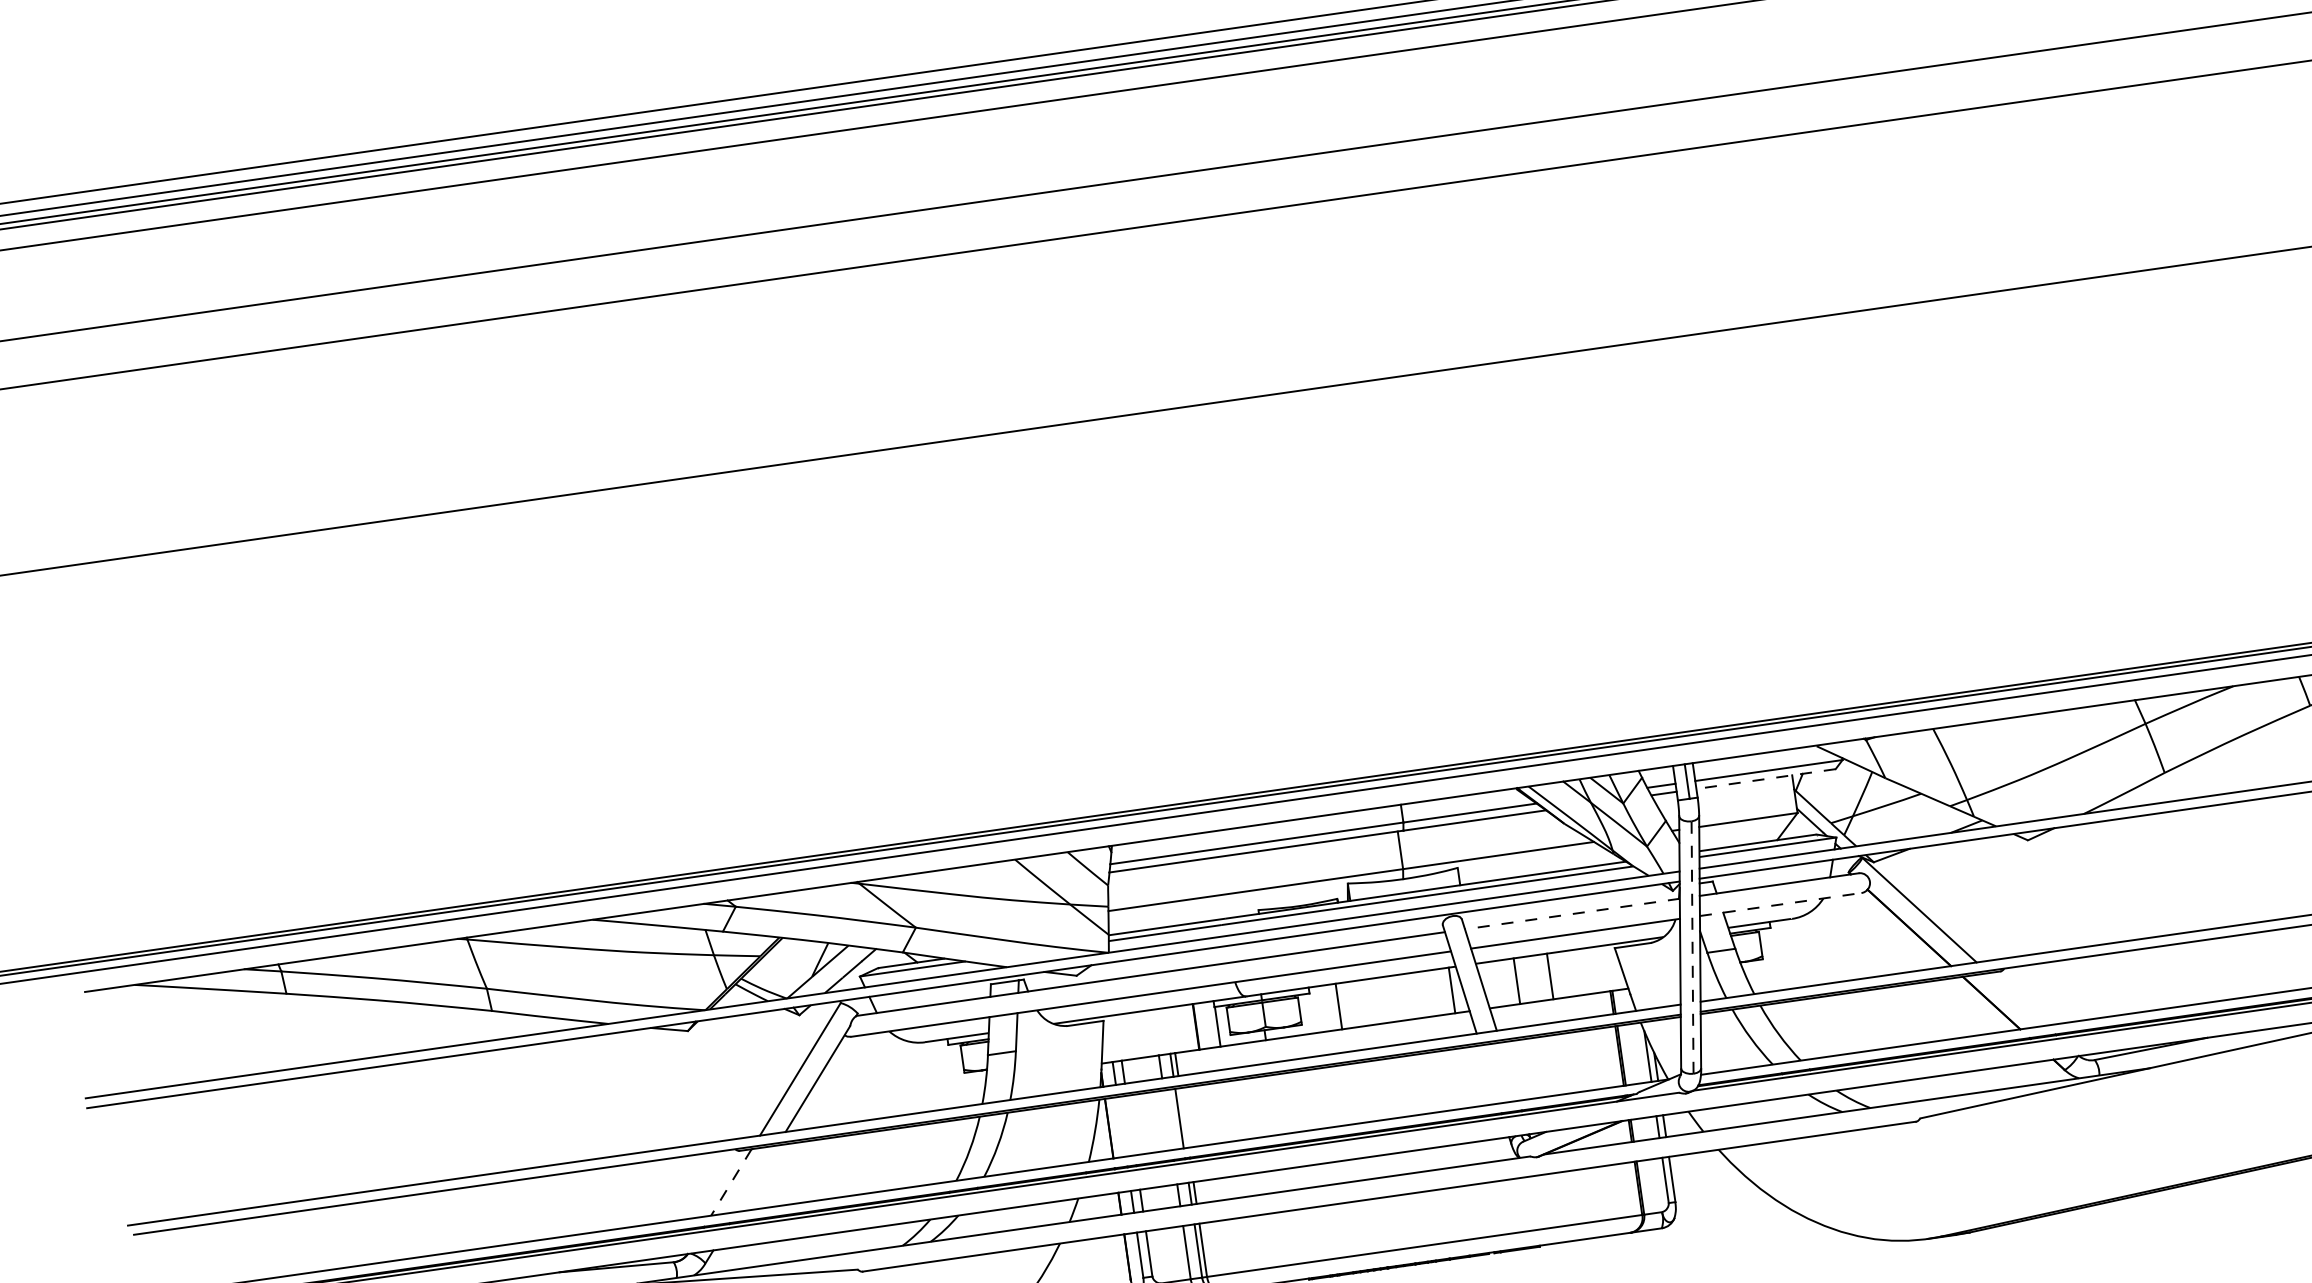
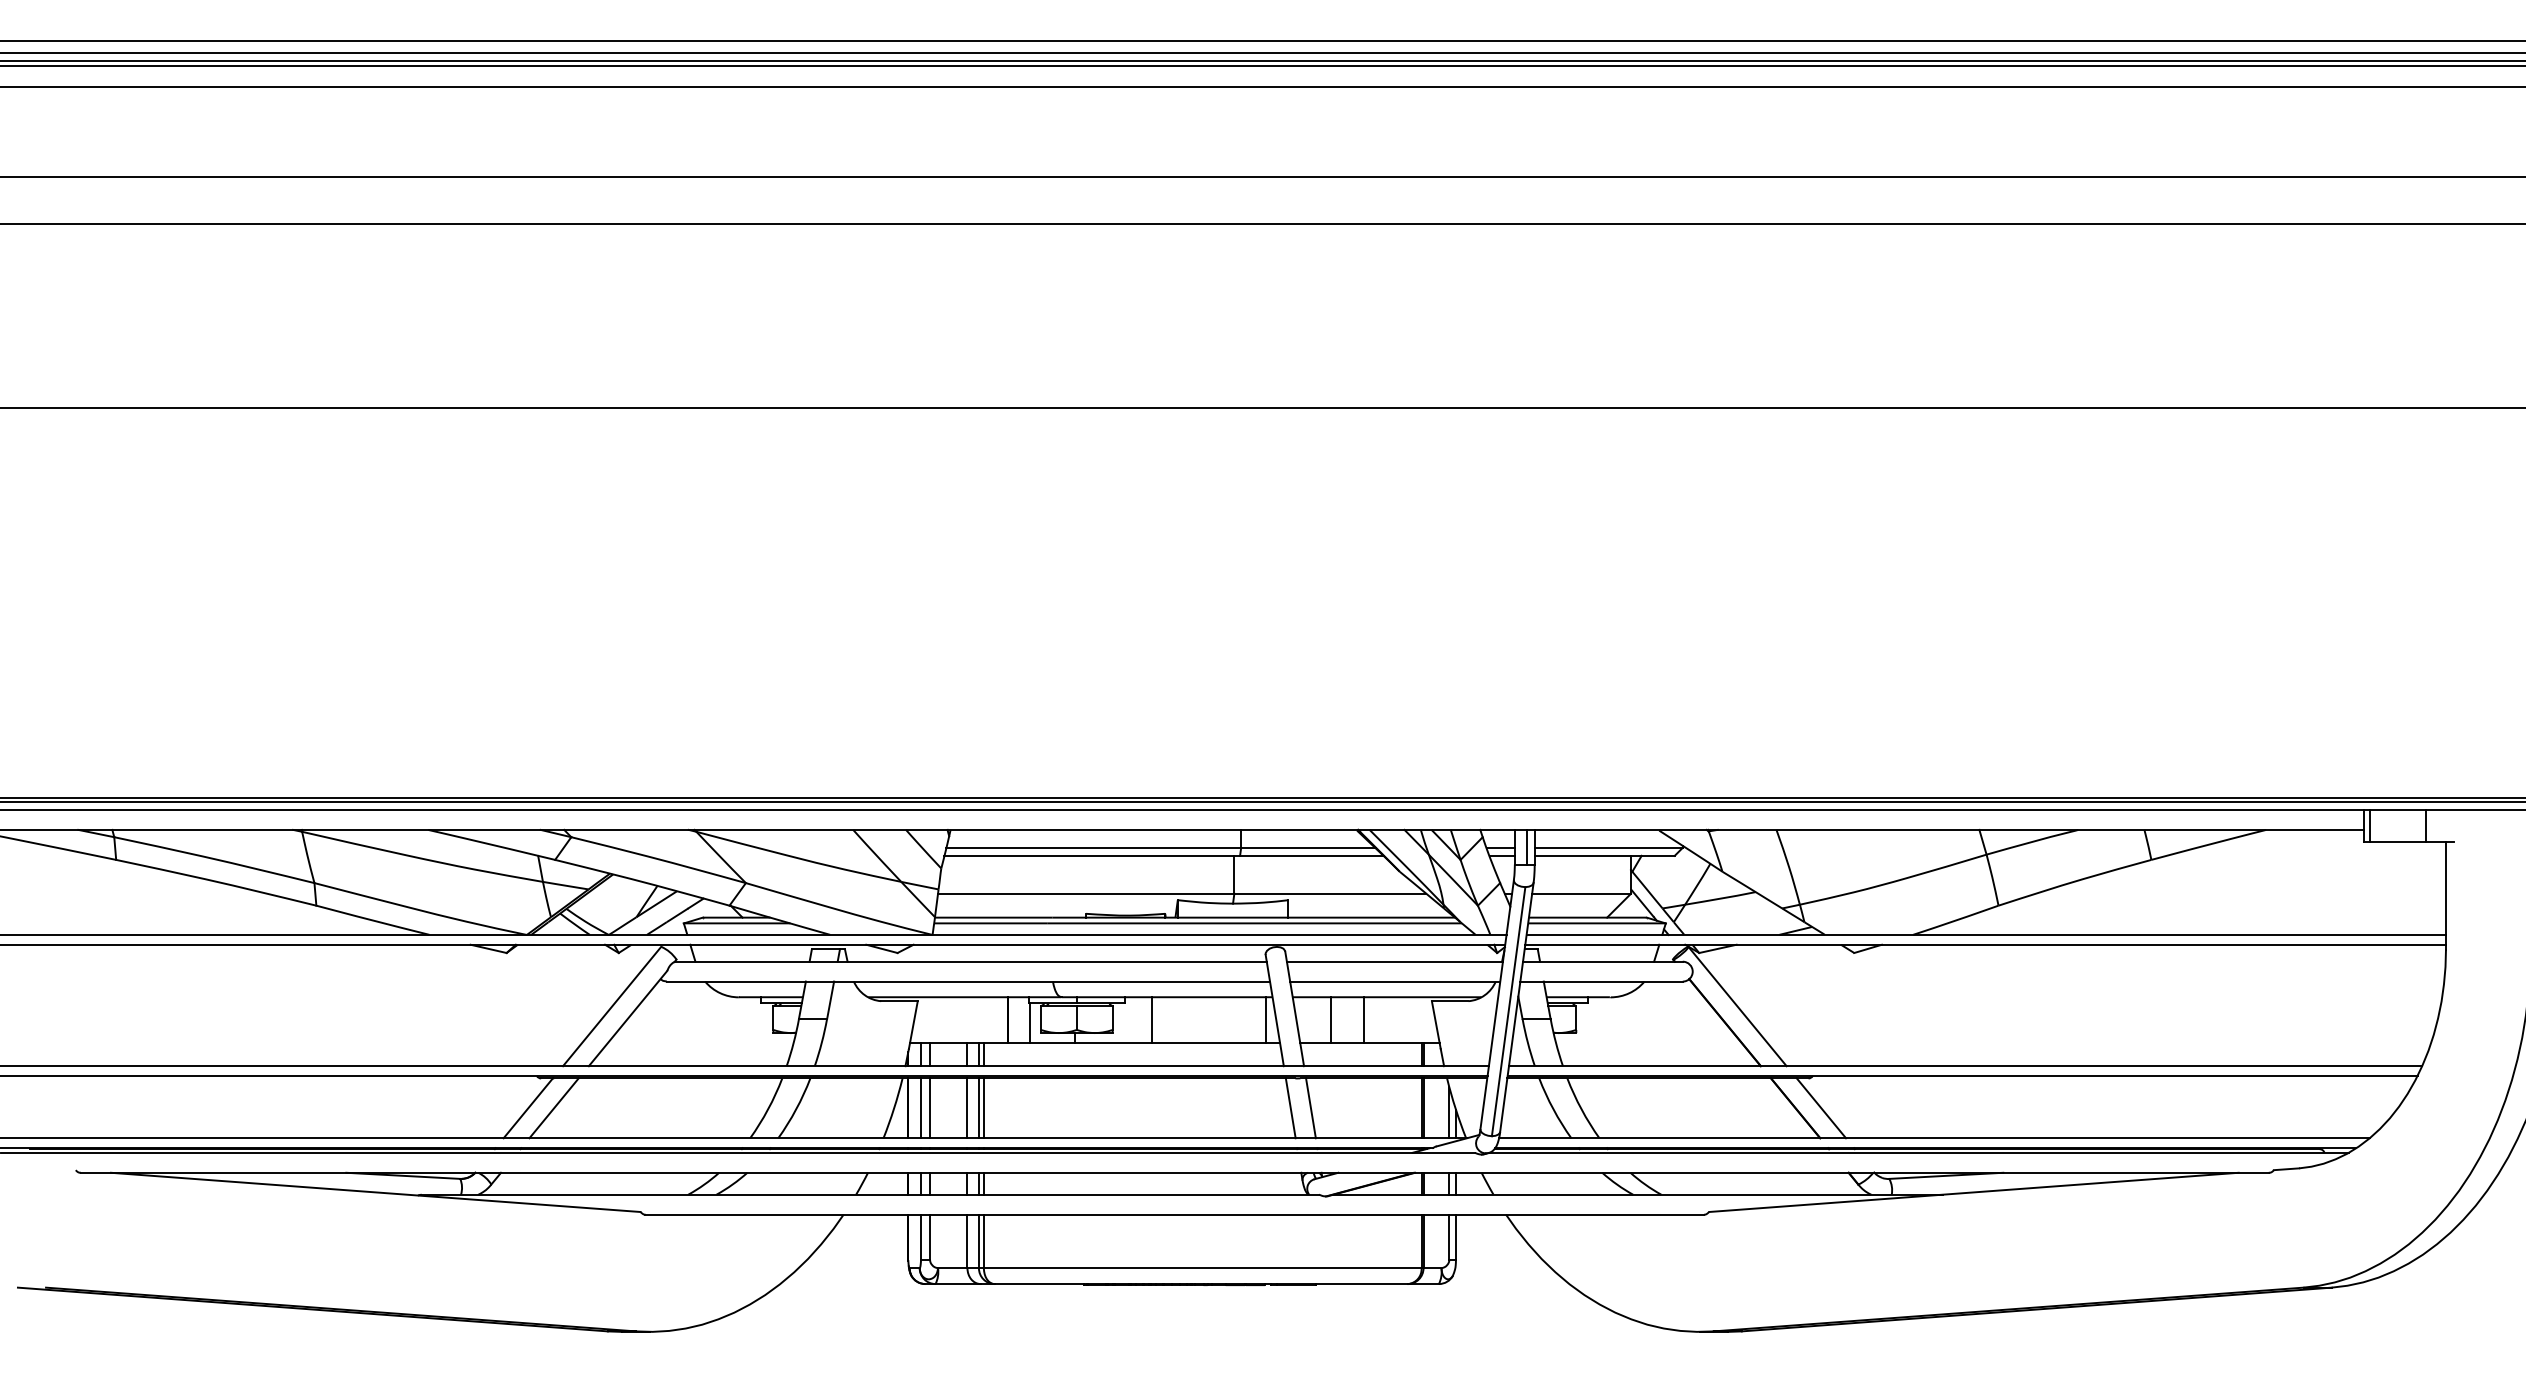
line: (1765, 778) -> (1604, 855), dashed -> solid
line: (1781, 904) -> (1602, 981), dashed -> solid
line: (1571, 913) -> (1394, 961), dashed -> solid
line: (1692, 947) -> (1508, 1011), dashed -> solid
line: (2017, 999) -> (1821, 1108), added
line: (1509, 1071) -> (1310, 1108), added
line: (1489, 1074) -> (1290, 1108), added
line: (1184, 1118) -> (983, 1108), added
line: (1168, 1120) -> (967, 1108), added
line: (1131, 1125) -> (930, 1108), added
line: (1121, 1127) -> (920, 1108), added
line: (756, 1179) -> (553, 1108), added
line: (731, 1182) -> (528, 1108), dashed -> solid

